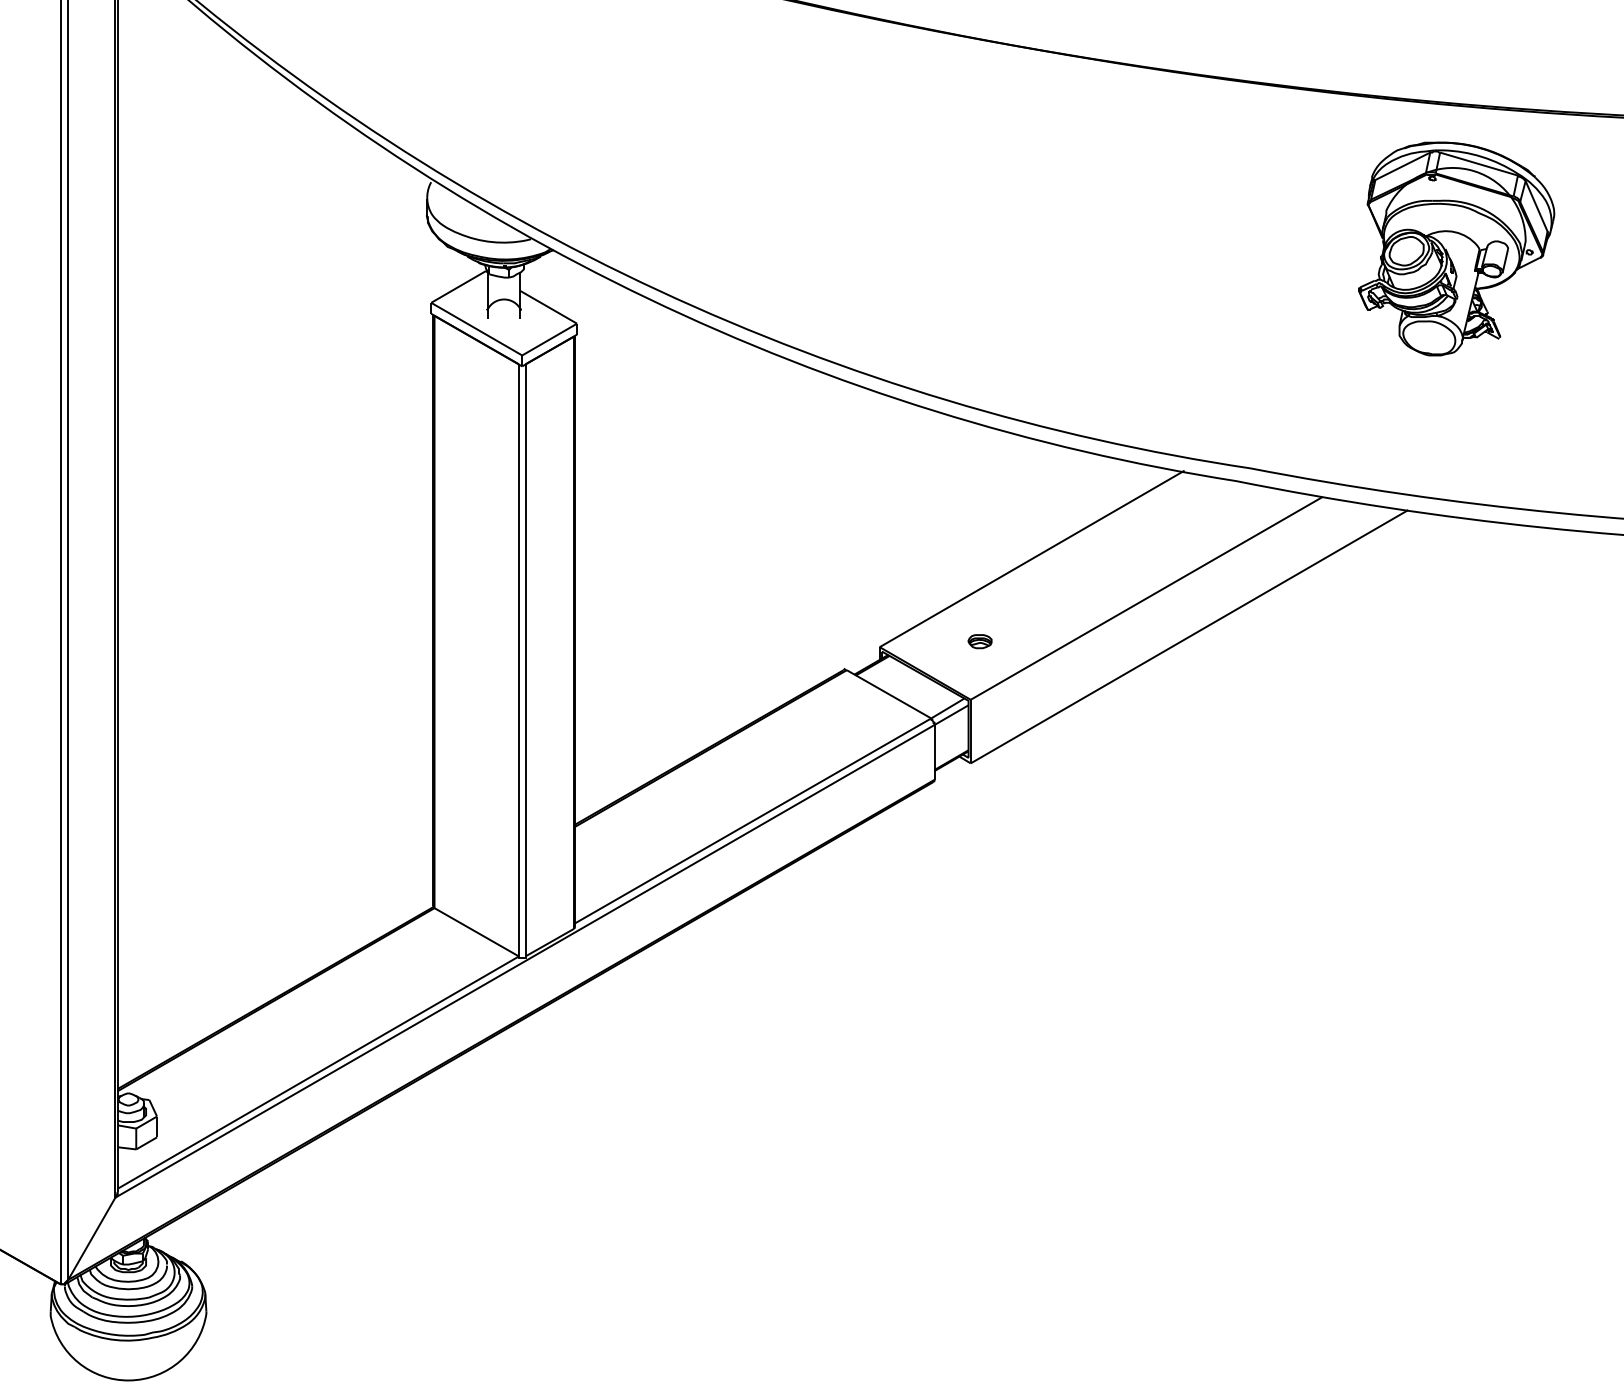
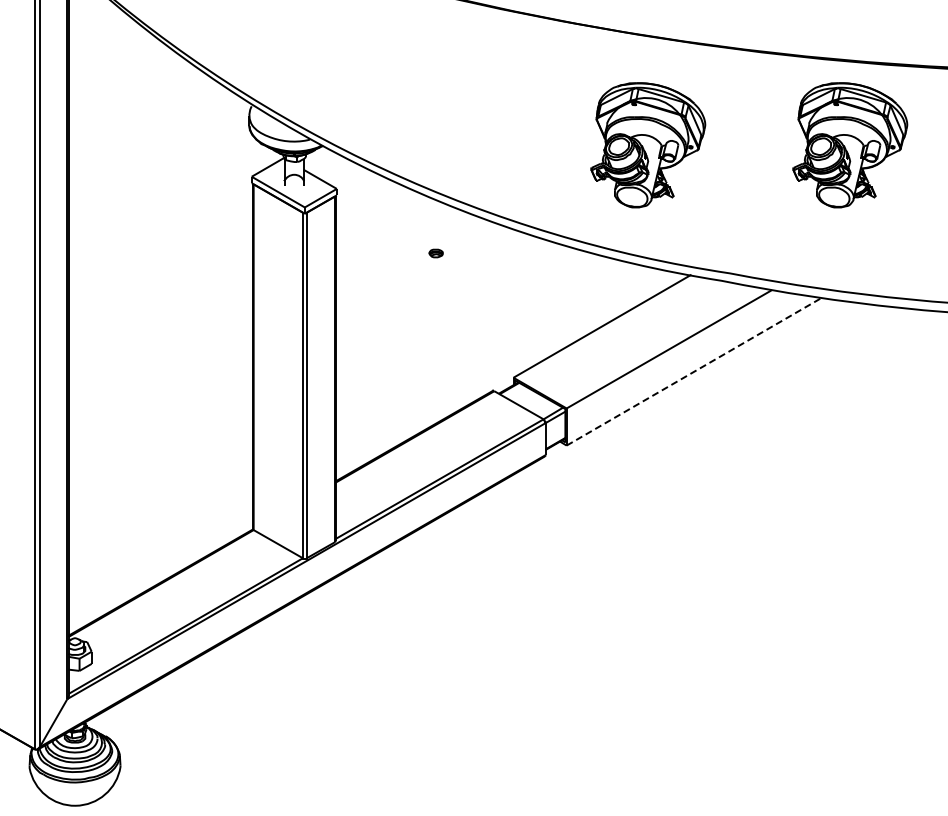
part: (1110, 249) -> (648, 145), added
line: (1189, 636) -> (694, 371), solid -> dashed
part: (979, 641) -> (435, 253), moved

